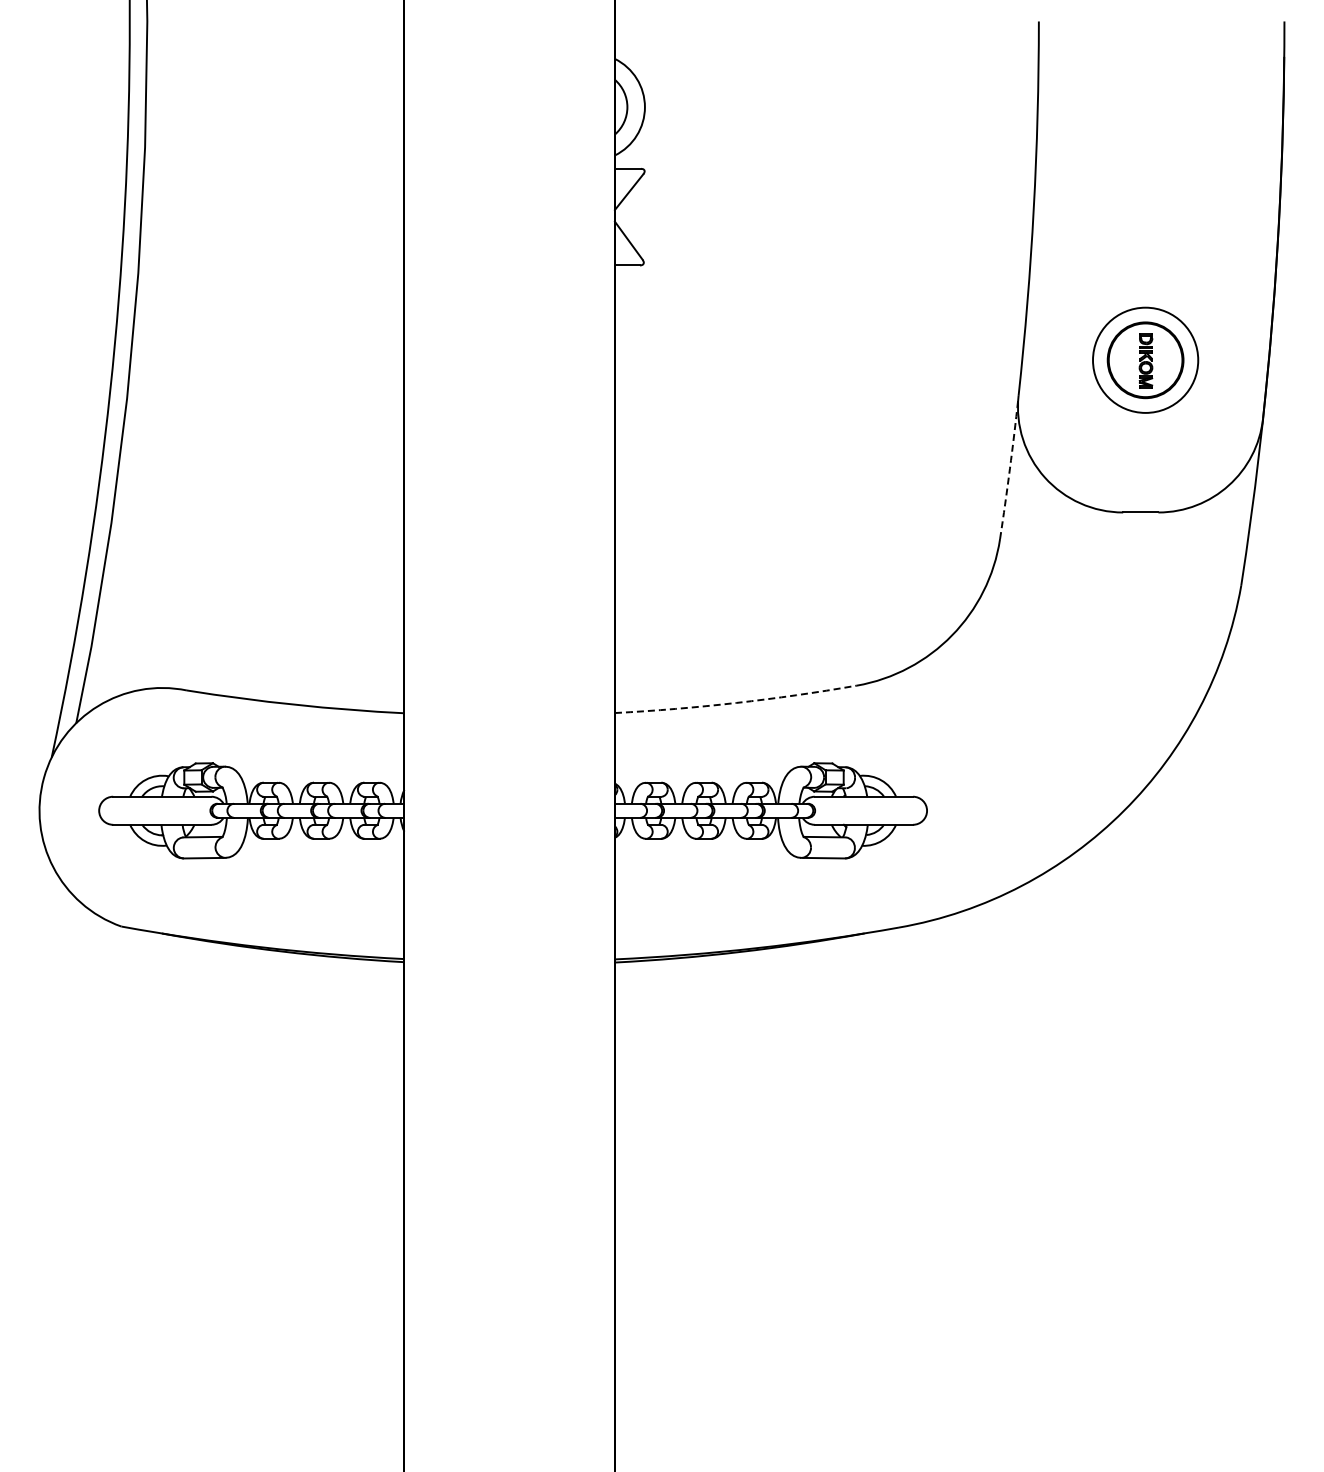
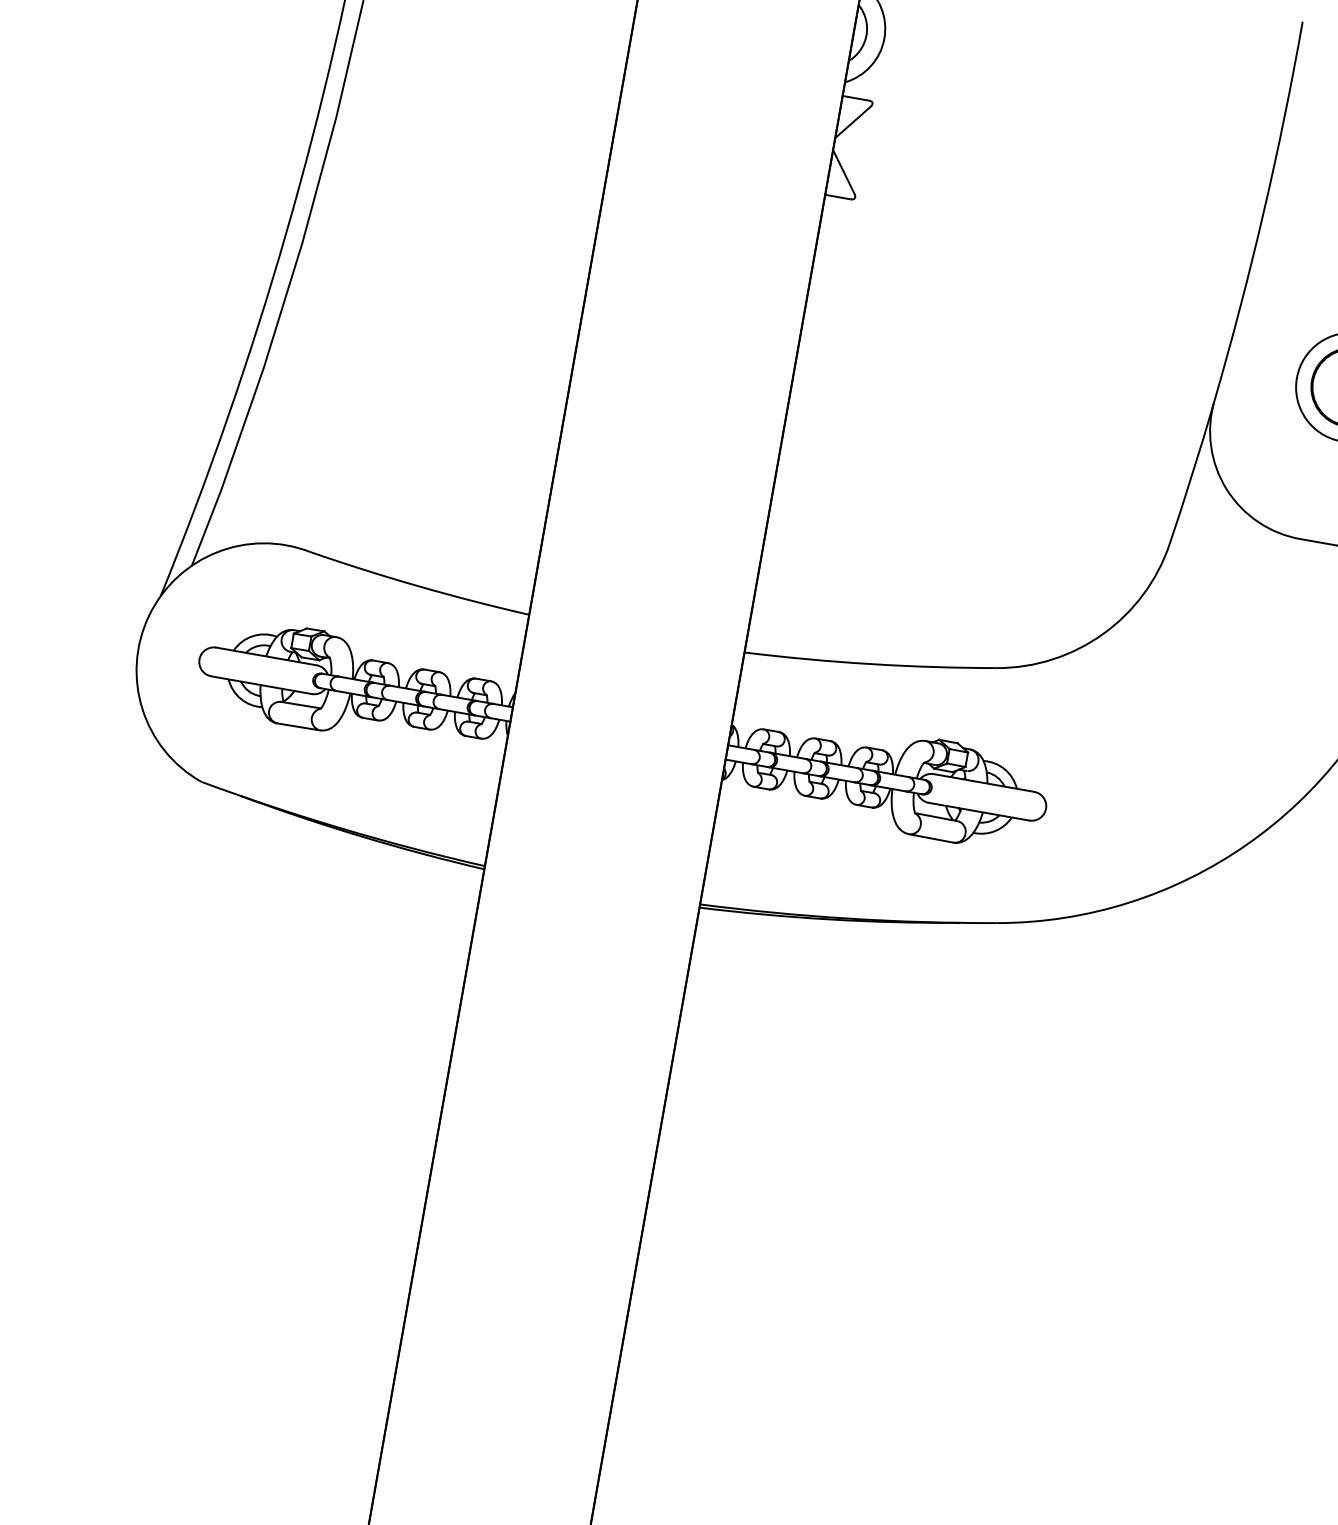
arc: (1009, 468) -> (1192, 473), dashed -> solid
arc: (736, 702) -> (870, 663), dashed -> solid

